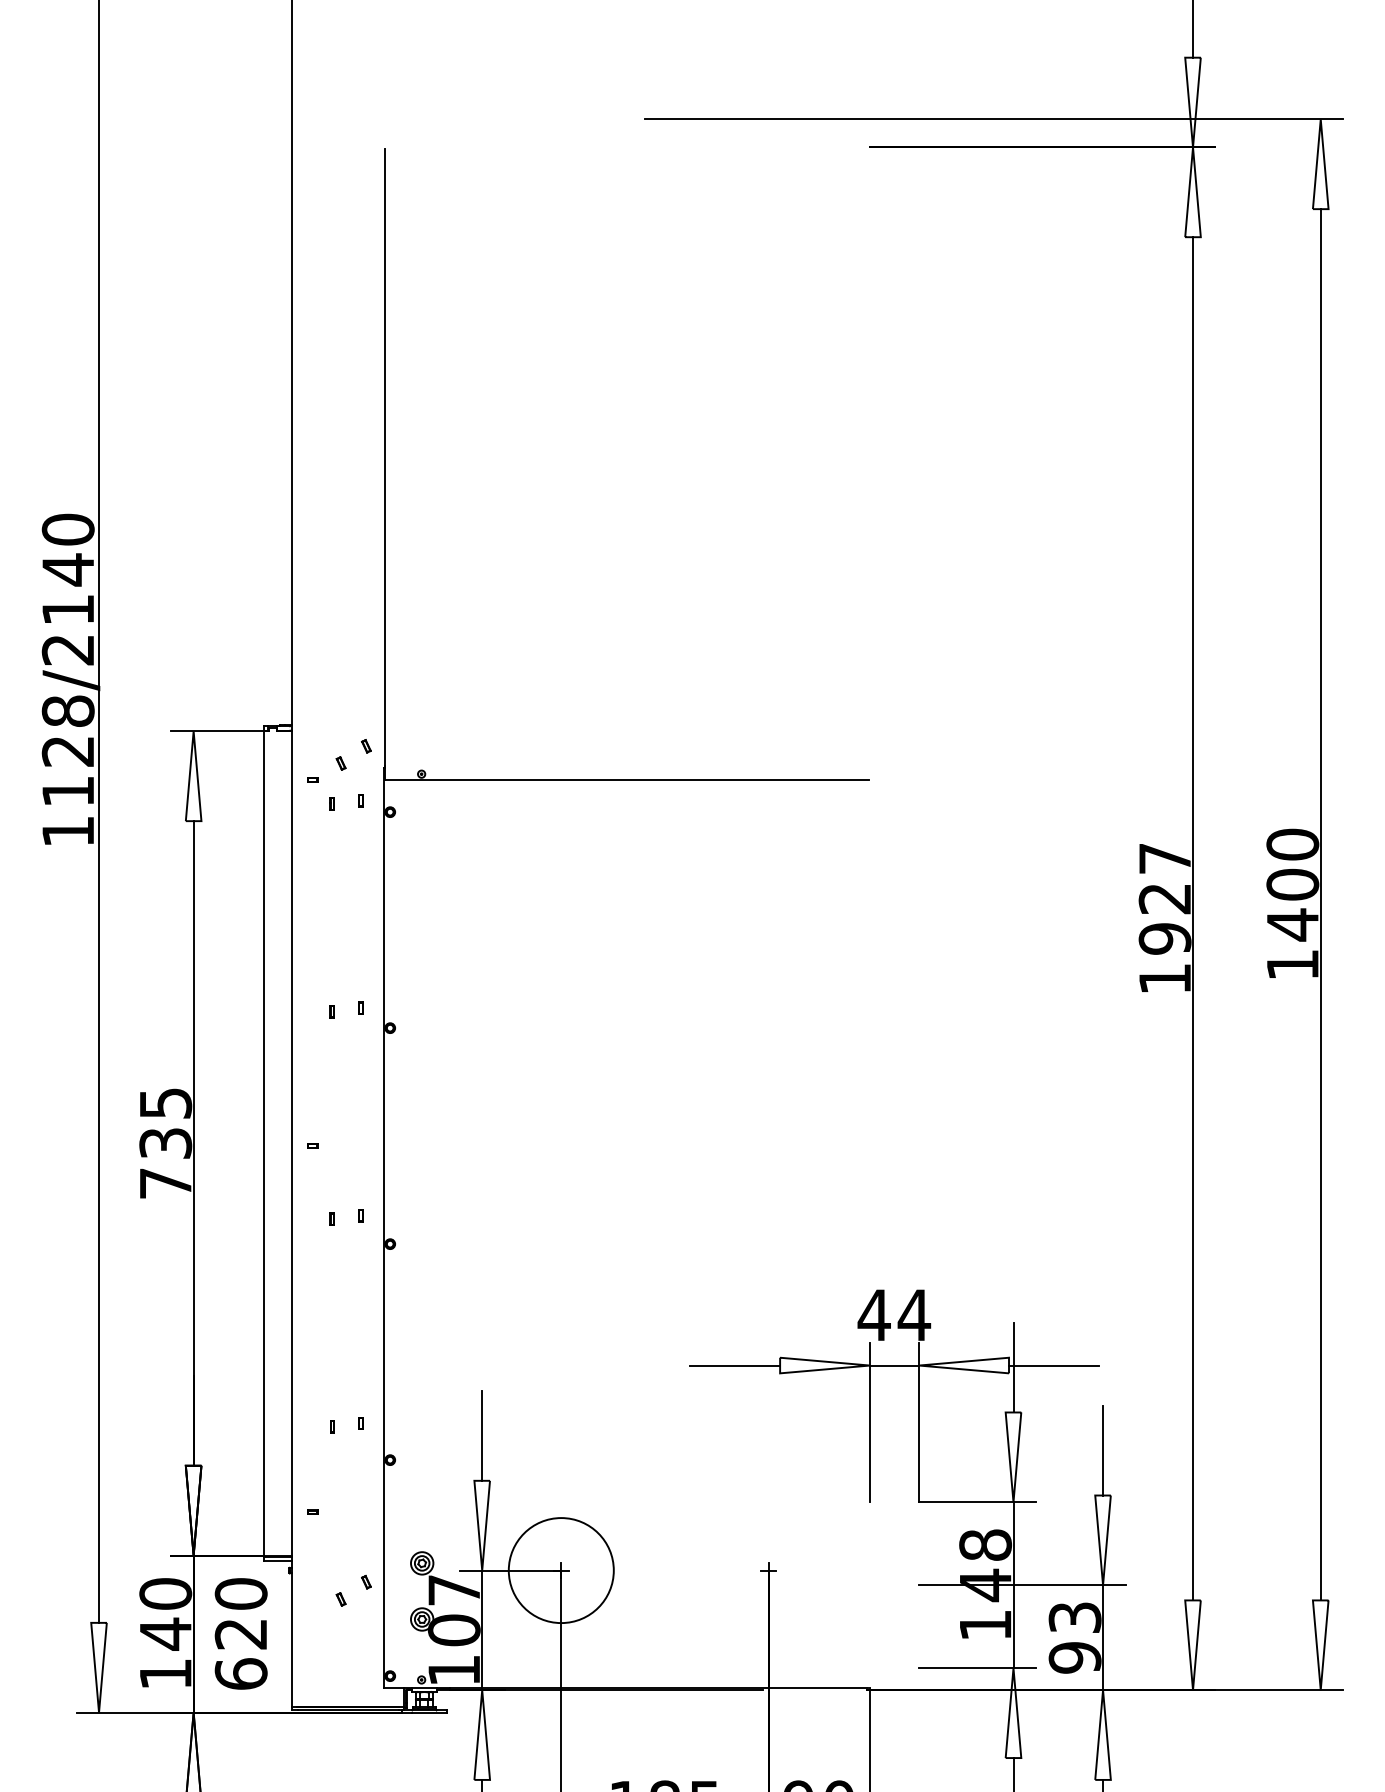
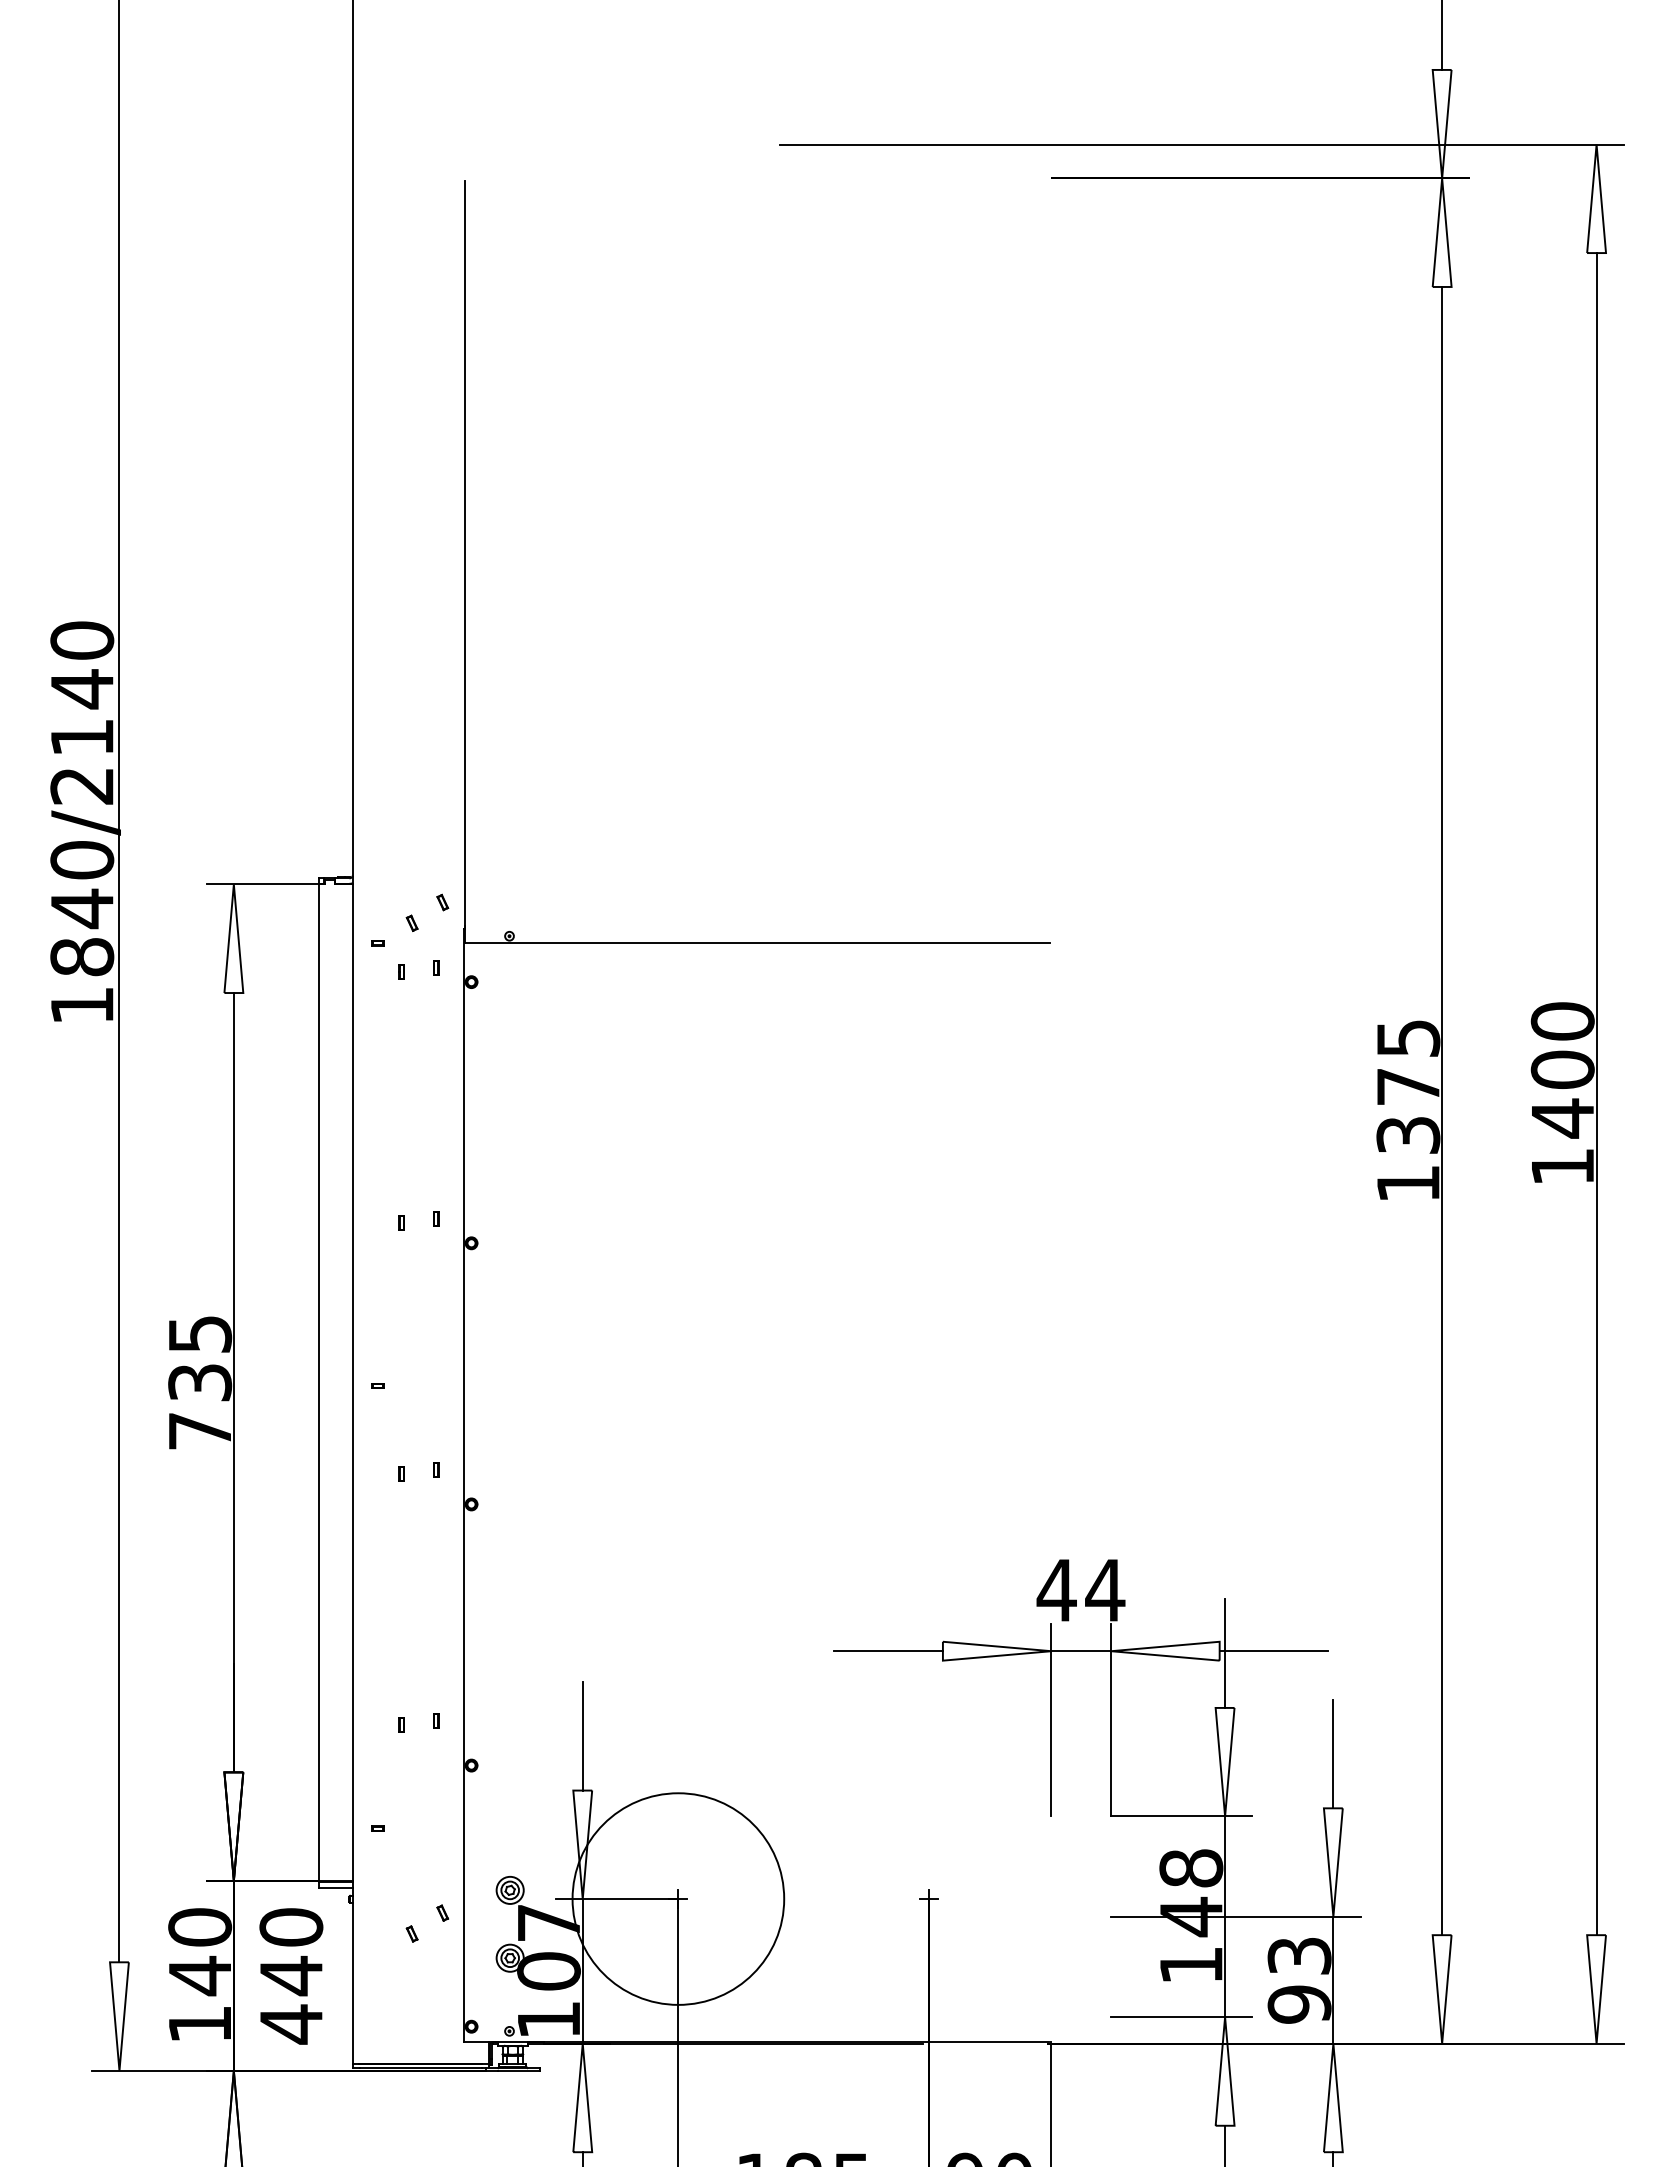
text: (68, 751) -> (82, 908), 1128/2140 -> 1840/2140
text: (1165, 899) -> (1408, 1087), 1927 -> 1375
circle: (561, 1570) -> (678, 1898), size x1.67
text: (241, 1653) -> (291, 1999), 620 -> 440

